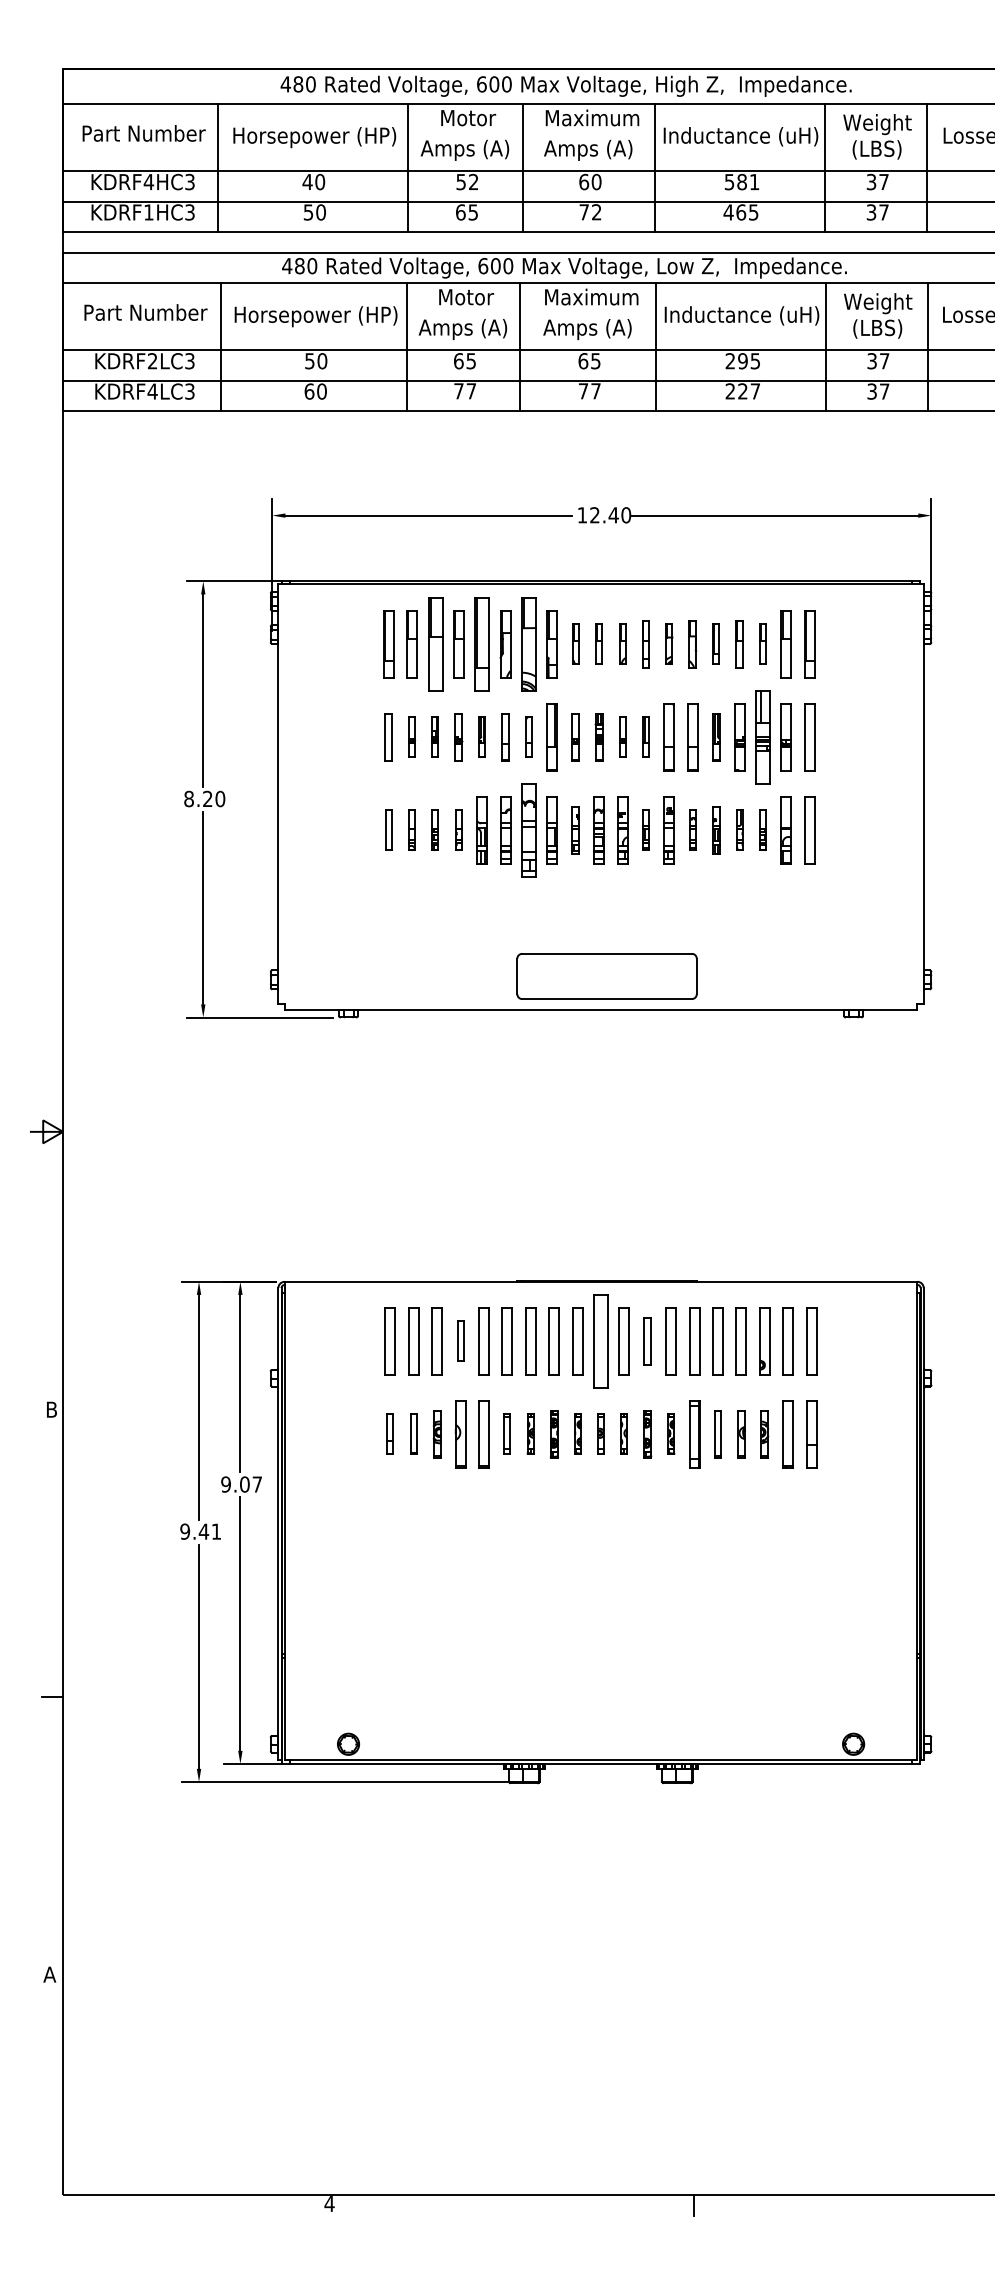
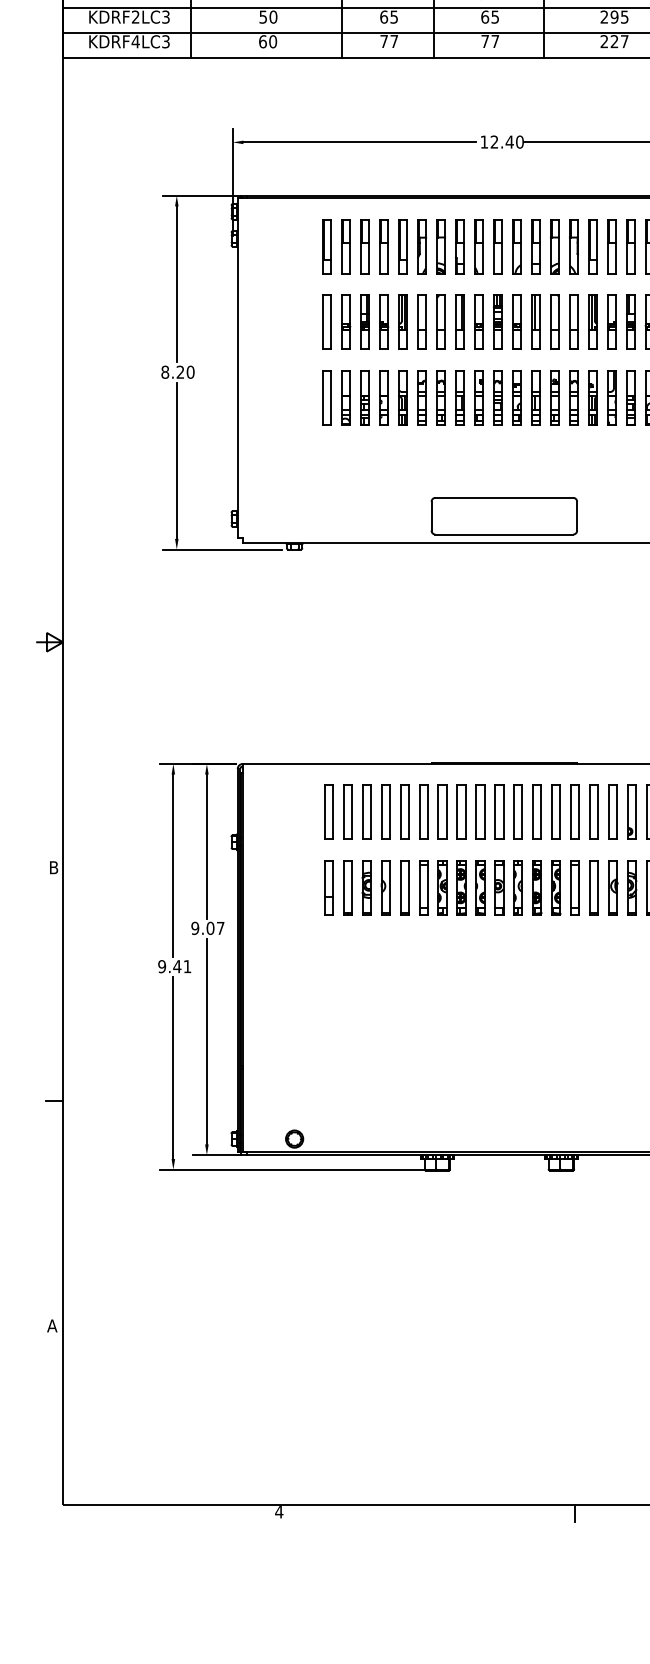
part: (434, 644) -> (364, 246), size x0.71
part: (481, 644) -> (402, 246), size x0.71
part: (528, 644) -> (440, 246), size x0.71
part: (575, 644) -> (478, 246), size x1.67
part: (598, 644) -> (497, 246), size x1.67
part: (622, 644) -> (516, 246), size x1.67
part: (645, 644) -> (535, 246), size x1.43
part: (669, 644) -> (555, 246), size x1.67
part: (692, 644) -> (573, 246), size x1.43
part: (715, 644) -> (592, 246), size x1.67
part: (739, 644) -> (611, 246), size x1.43
part: (762, 644) -> (630, 246), size x1.67
part: (388, 737) -> (327, 322), size x1.43
part: (411, 737) -> (345, 322), size x1.67
part: (434, 737) -> (364, 322), size x1.67
part: (458, 737) -> (383, 322), size x1.43
part: (481, 737) -> (402, 322), size x1.67
part: (505, 737) -> (421, 322), size x1.43
part: (528, 737) -> (440, 322), size x1.67
part: (575, 737) -> (478, 322), size x1.43
part: (598, 737) -> (497, 322), size x1.43
part: (622, 737) -> (516, 322), size x1.67
part: (645, 737) -> (535, 322), size x1.67
part: (715, 737) -> (592, 322), size x1.43
part: (762, 737) -> (630, 322), size x0.71
part: (388, 830) -> (327, 397), size x1.67
part: (411, 830) -> (345, 397), size x1.67
part: (434, 830) -> (364, 397), size x1.67
part: (458, 830) -> (383, 397), size x1.67
part: (528, 830) -> (440, 397), size x0.71
part: (575, 830) -> (478, 397), size x1.43
part: (645, 830) -> (535, 397), size x1.67
part: (692, 830) -> (573, 397), size x1.67
part: (715, 830) -> (592, 397), size x1.43
part: (739, 830) -> (611, 397), size x1.67
part: (762, 830) -> (630, 397), size x1.67
part: (460, 1341) -> (385, 812), size x1.67
part: (600, 1341) -> (499, 812), size x0.71
part: (647, 1341) -> (537, 812), size x1.43
part: (389, 1434) -> (327, 887), size x1.67
part: (413, 1434) -> (347, 887), size x1.67
part: (437, 1434) -> (366, 887), size x1.43
part: (506, 1434) -> (422, 887), size x1.67
part: (530, 1434) -> (442, 887), size x1.67
part: (554, 1434) -> (461, 887), size x1.43
part: (577, 1434) -> (480, 887), size x1.67
part: (600, 1434) -> (499, 887), size x1.67
part: (623, 1434) -> (517, 887), size x1.67
part: (647, 1434) -> (537, 887), size x1.43
part: (671, 1434) -> (556, 887), size x1.67
part: (717, 1434) -> (593, 887), size x1.43
part: (741, 1434) -> (613, 887), size x1.43
part: (764, 1434) -> (632, 887), size x1.43

